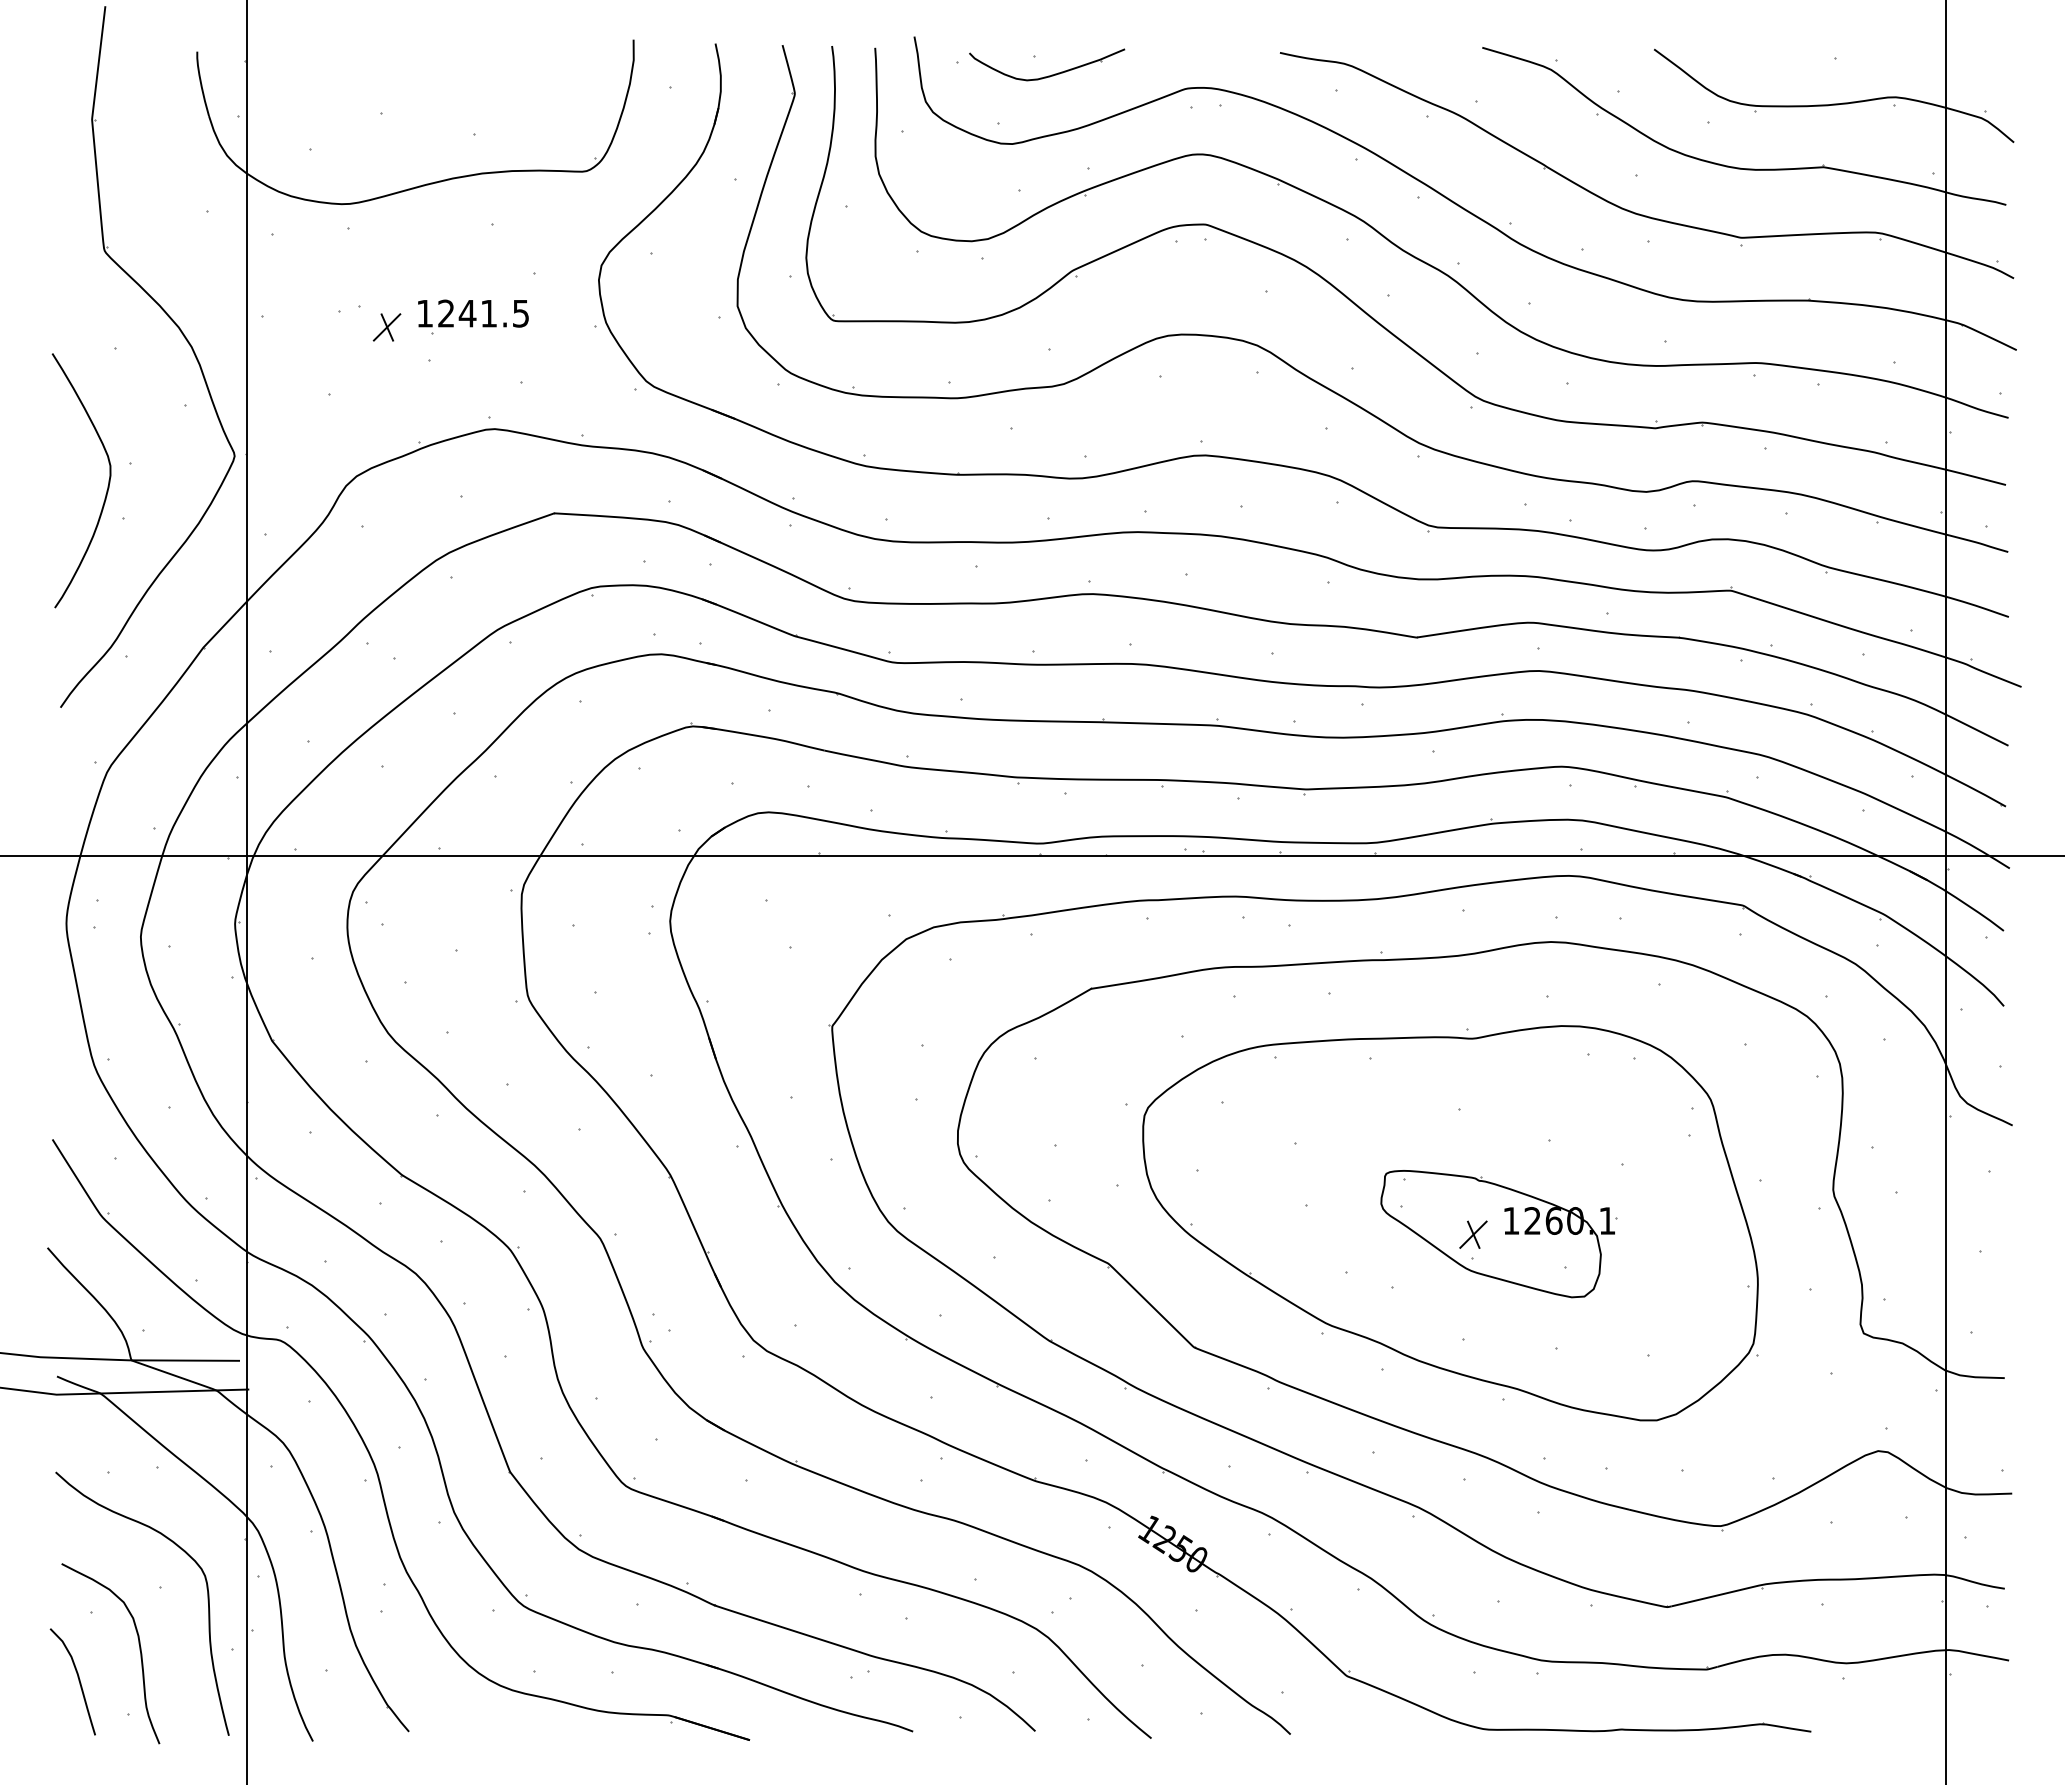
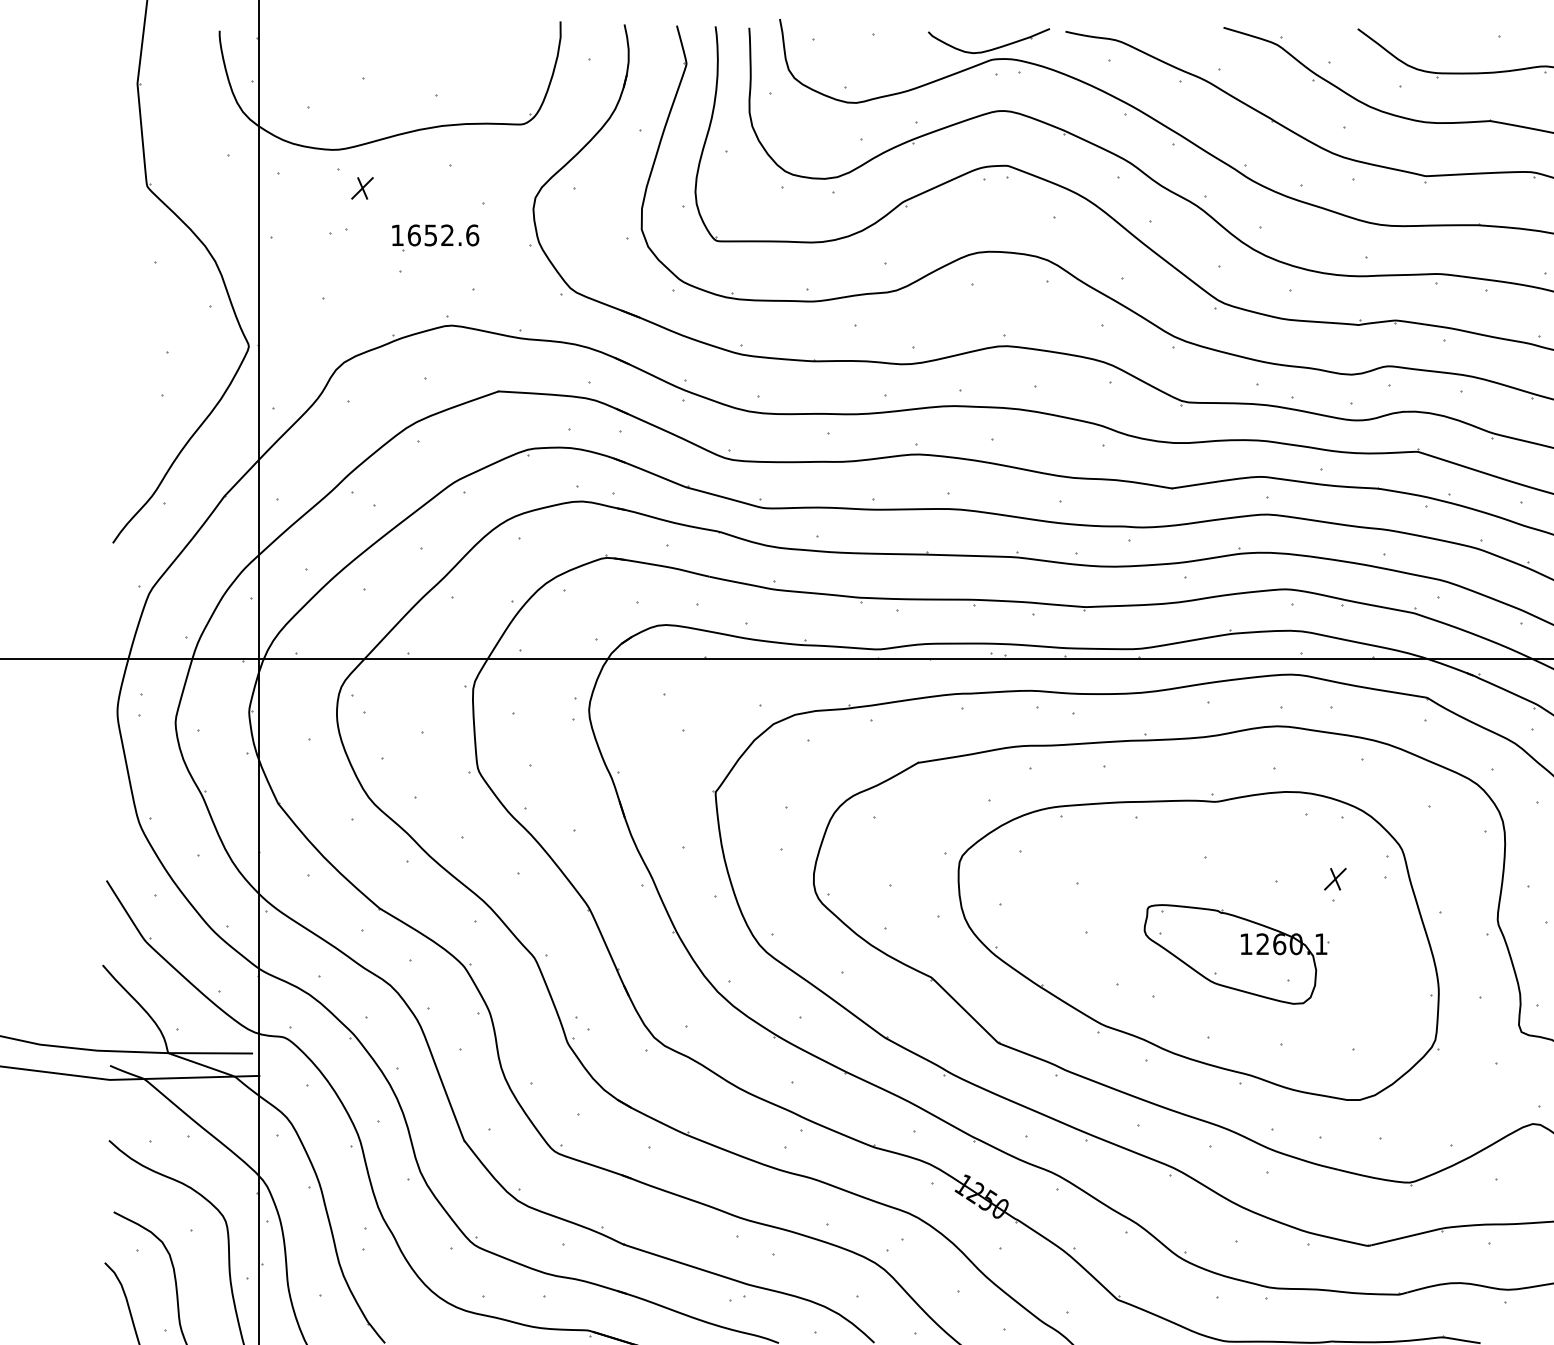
part: (1051, 74) -> (992, 48), moved
text: (483, 313) -> (443, 235), 1241.5 -> 1652.6
part: (386, 327) -> (362, 188), moved
curve: (107, 485) -> (149, 369), removed
part: (1473, 1234) -> (1335, 879), moved

